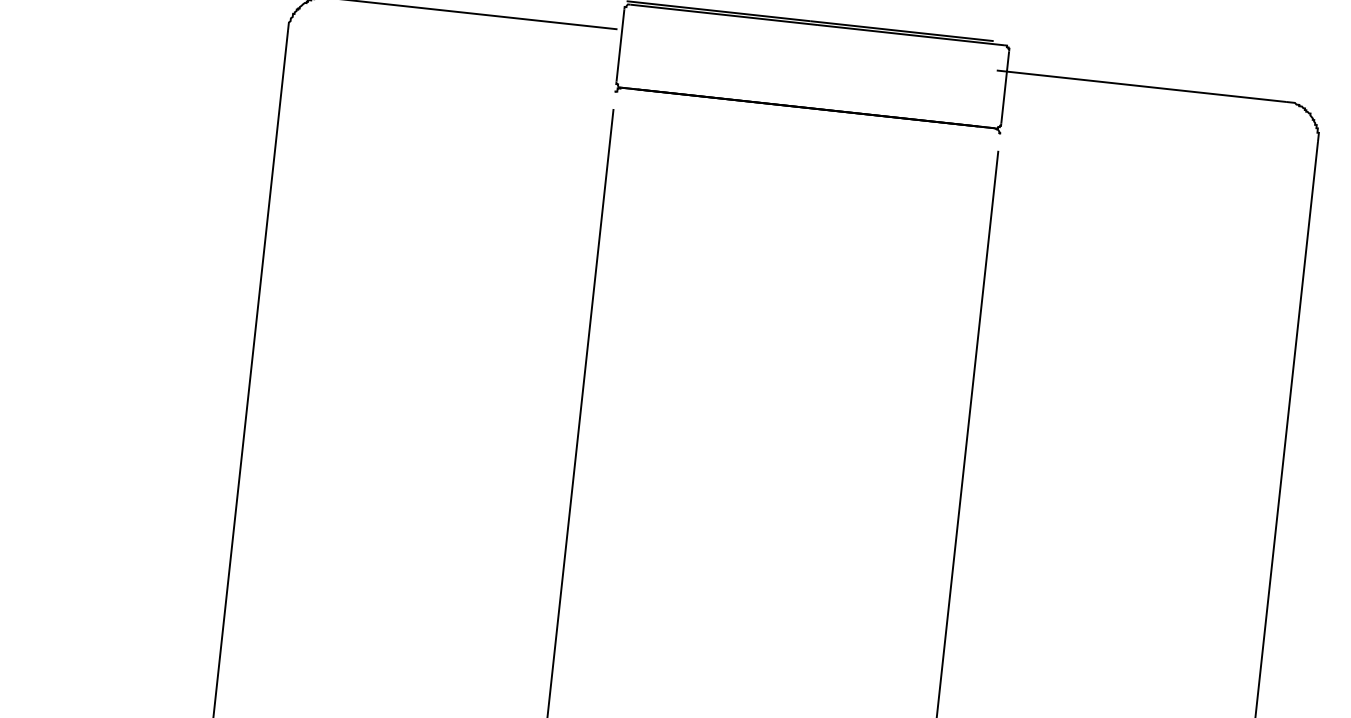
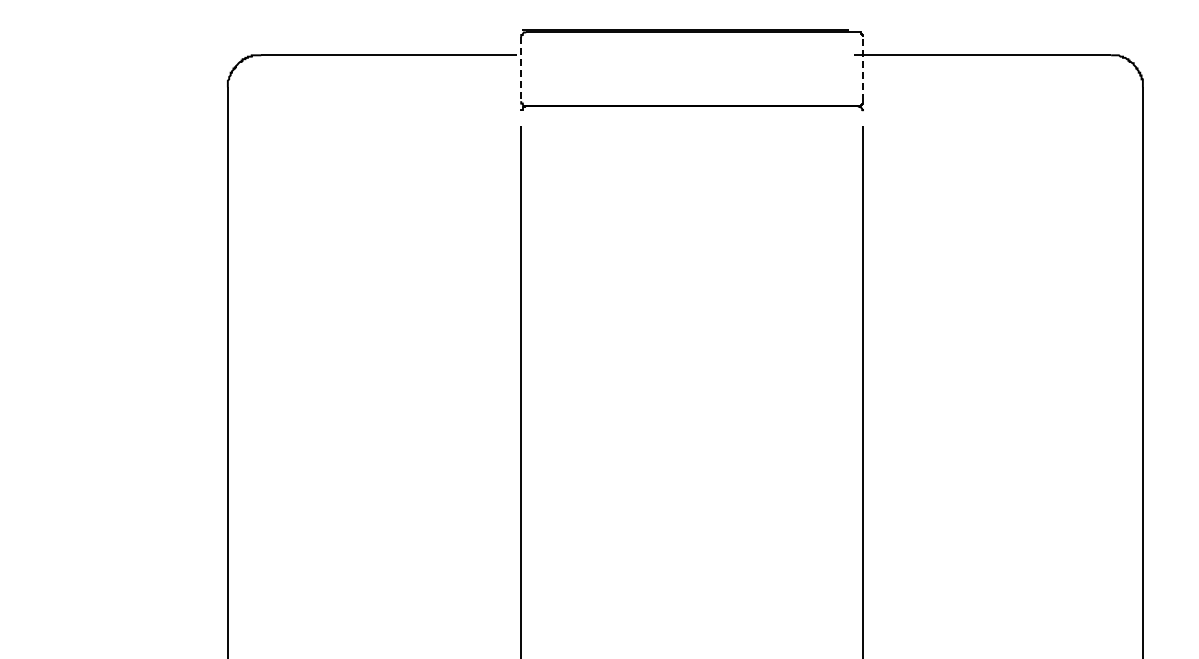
line: (620, 45) -> (521, 69), solid -> dashed
line: (1005, 87) -> (863, 69), solid -> dashed

